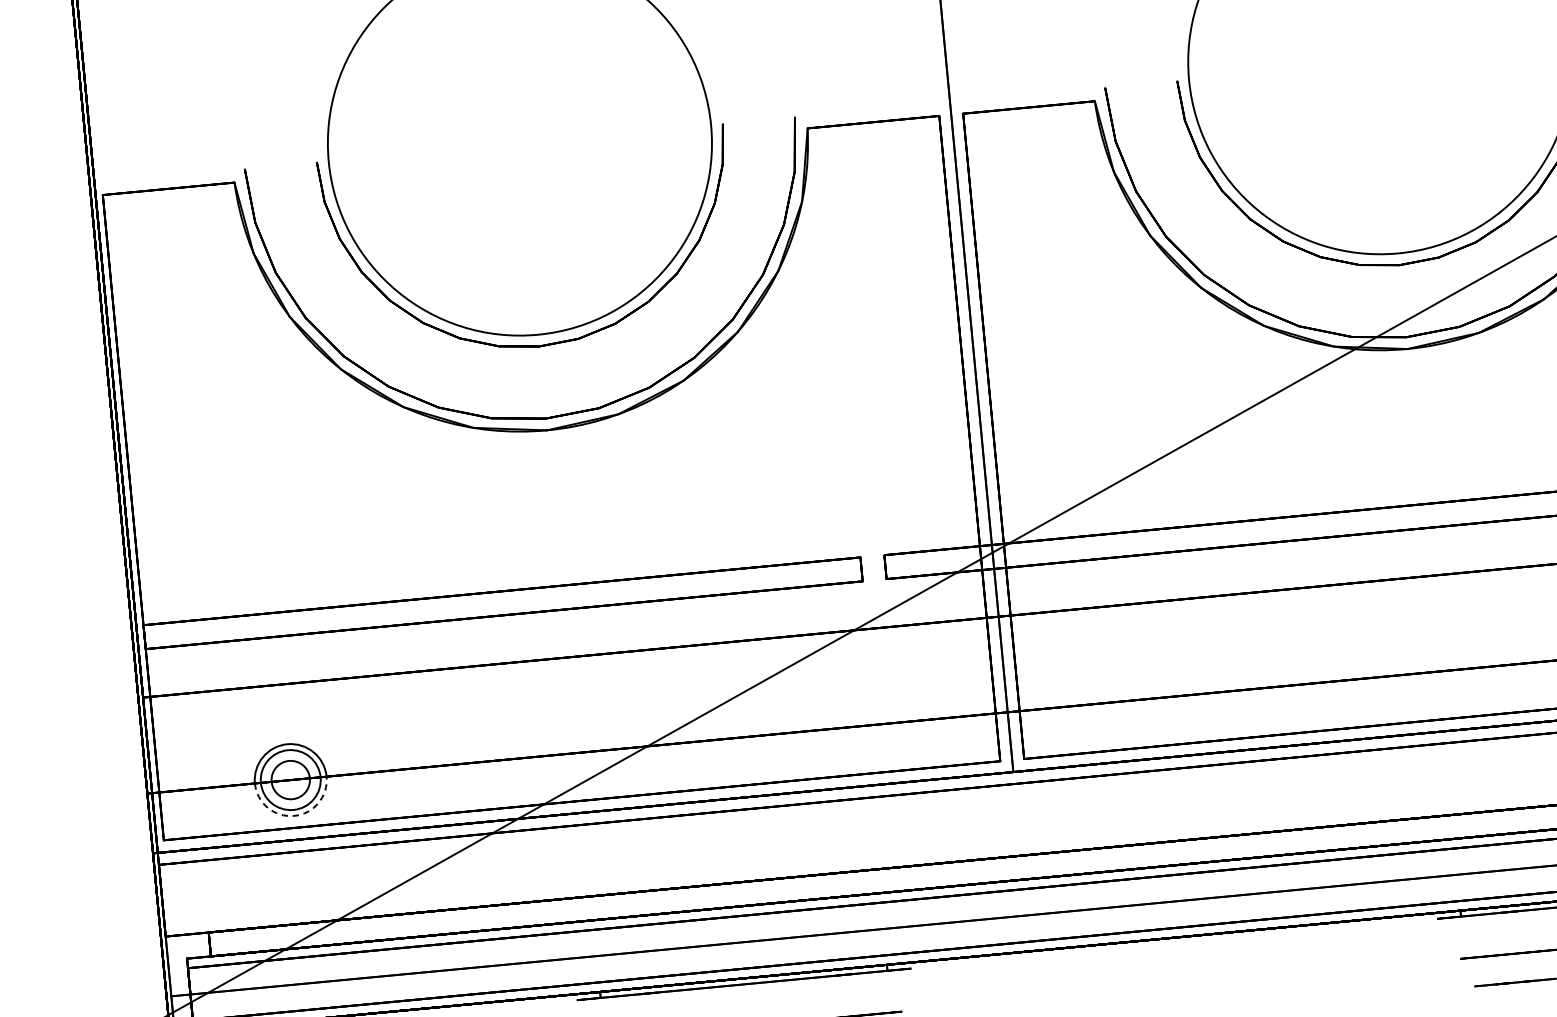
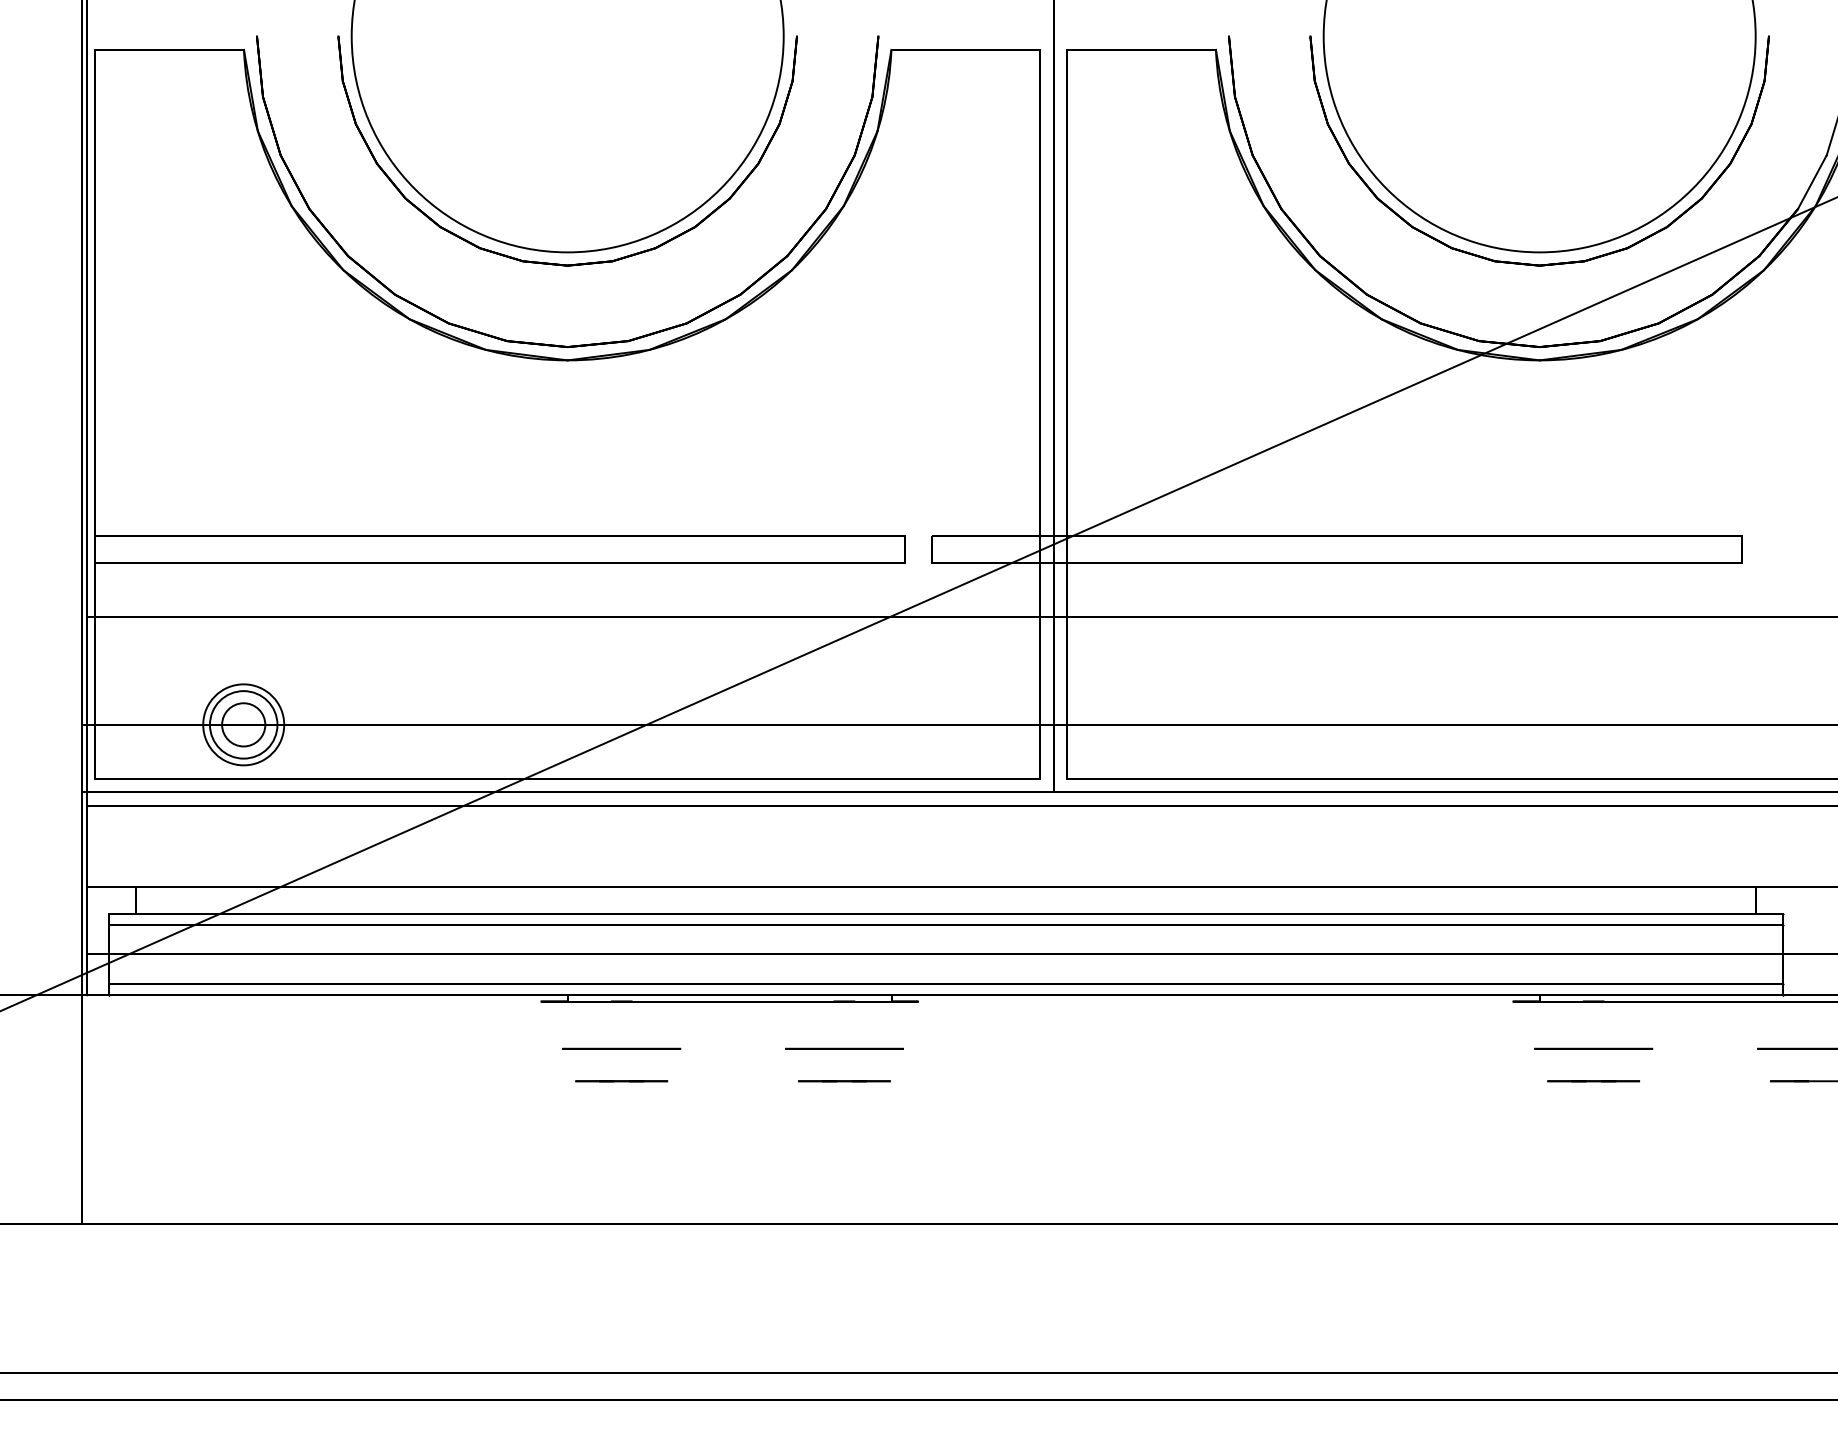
arc: (293, 816) -> (243, 765), dashed -> solid

